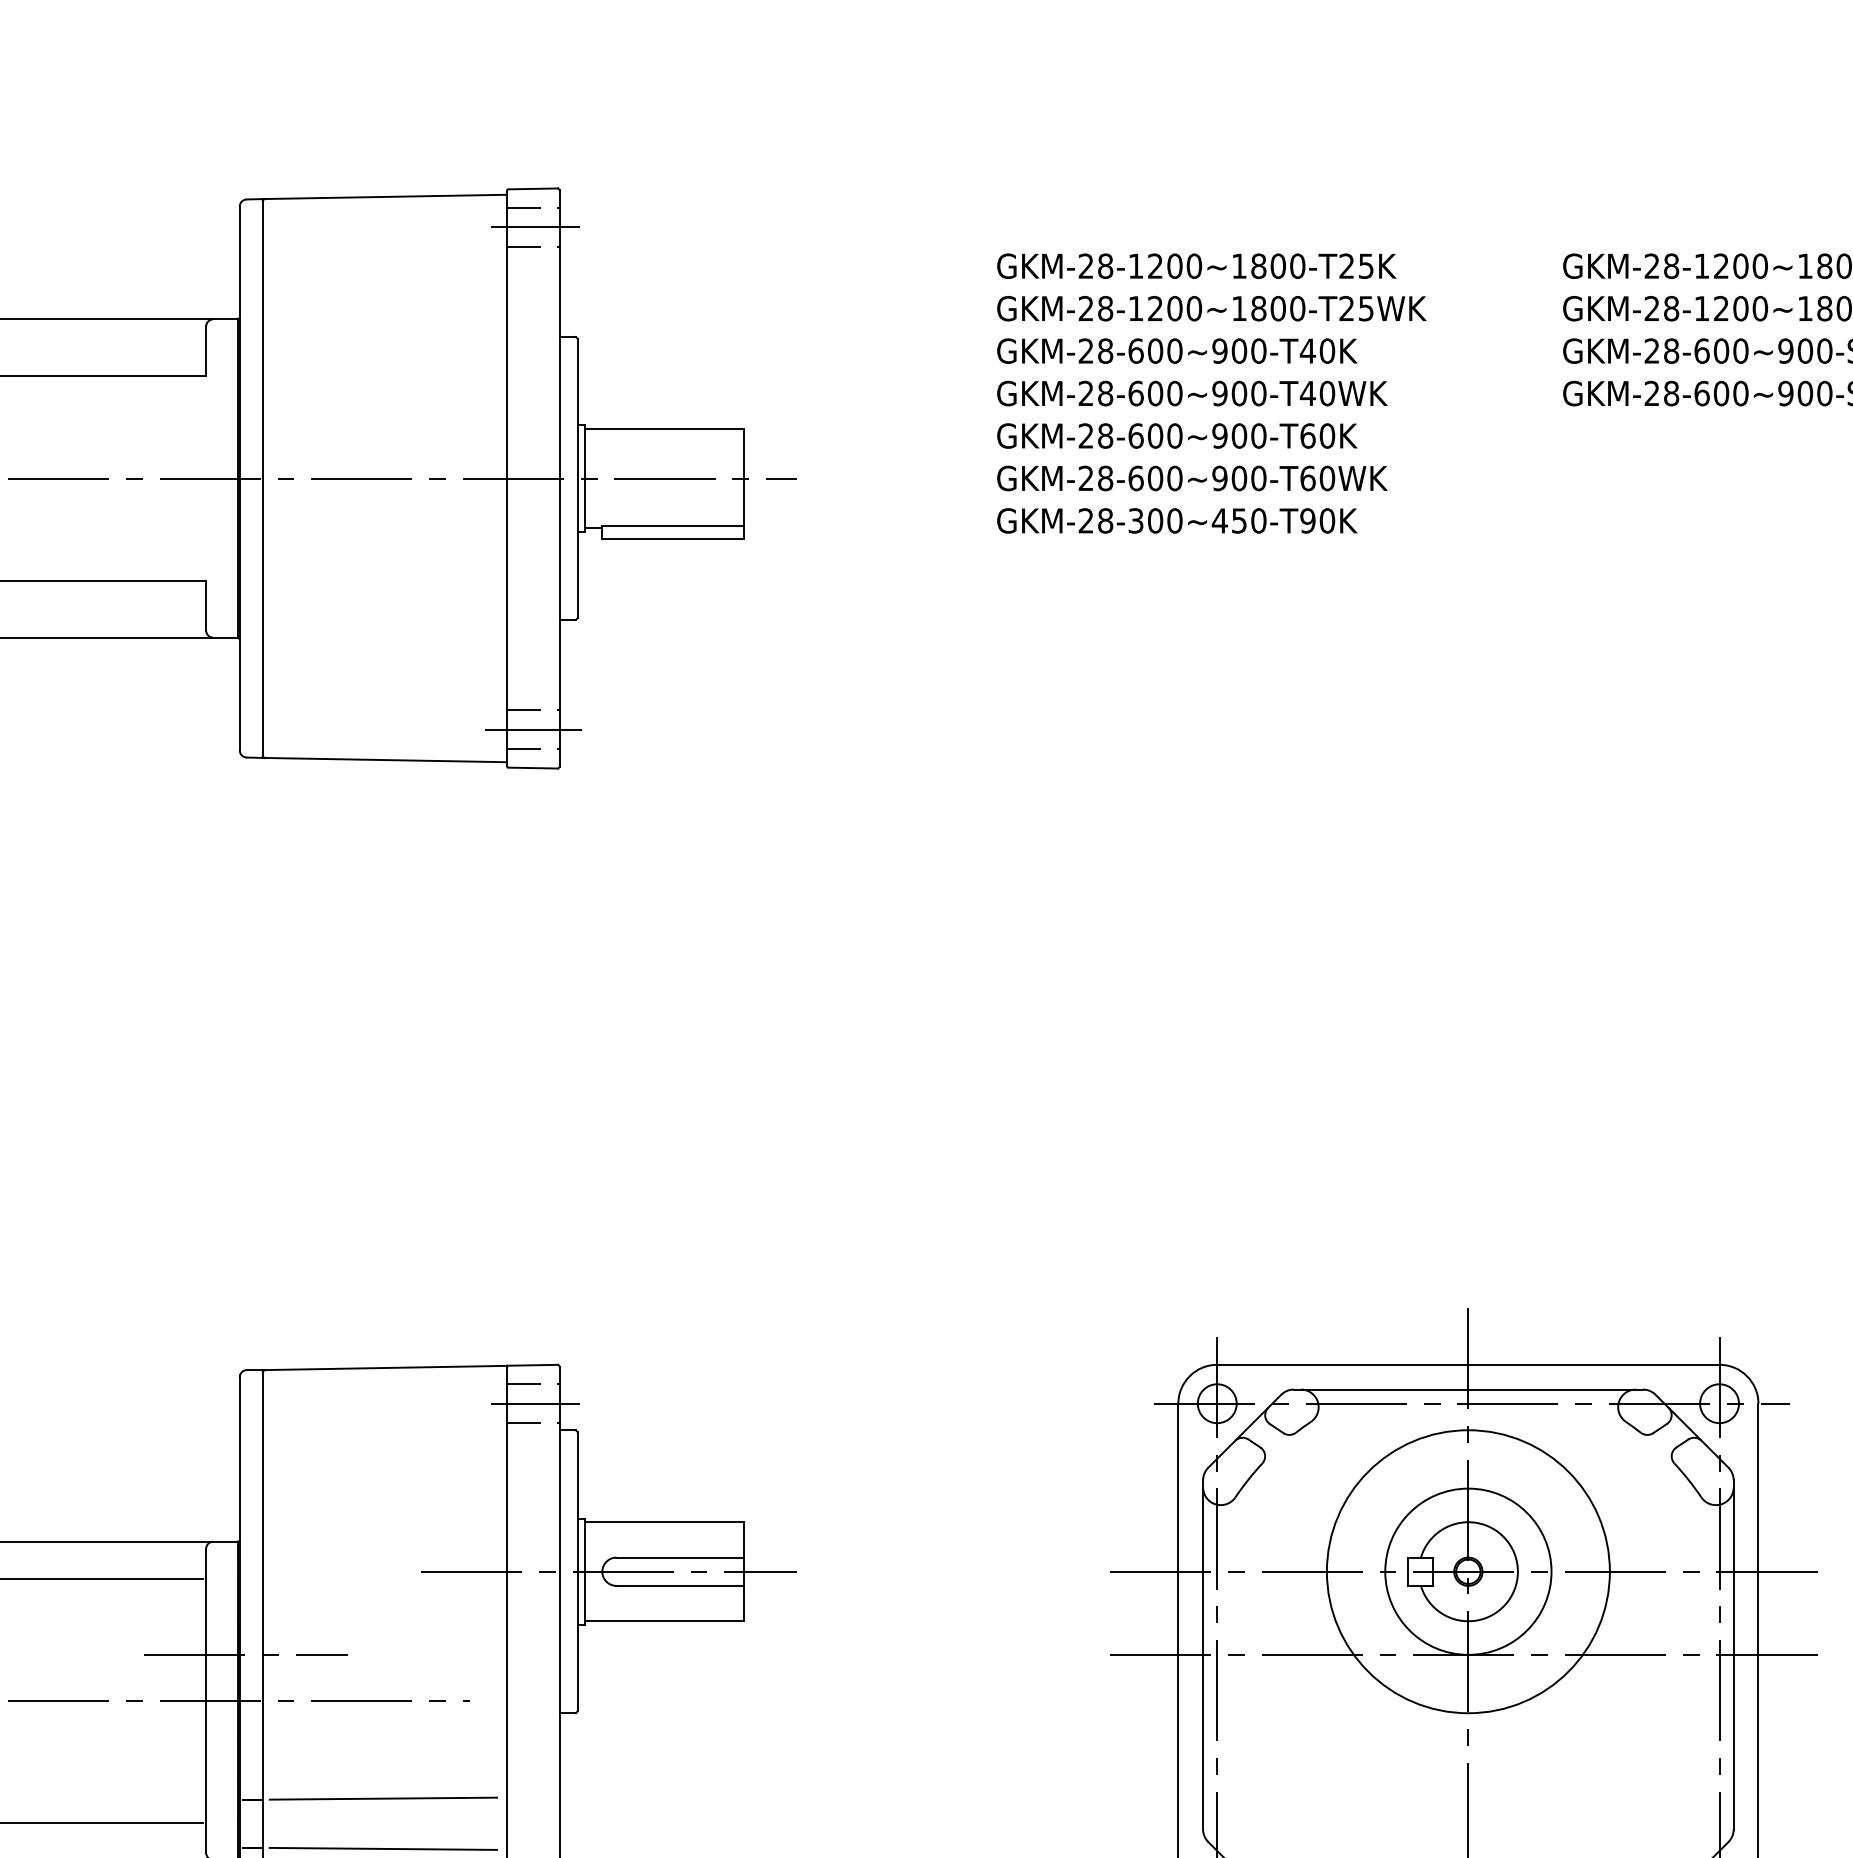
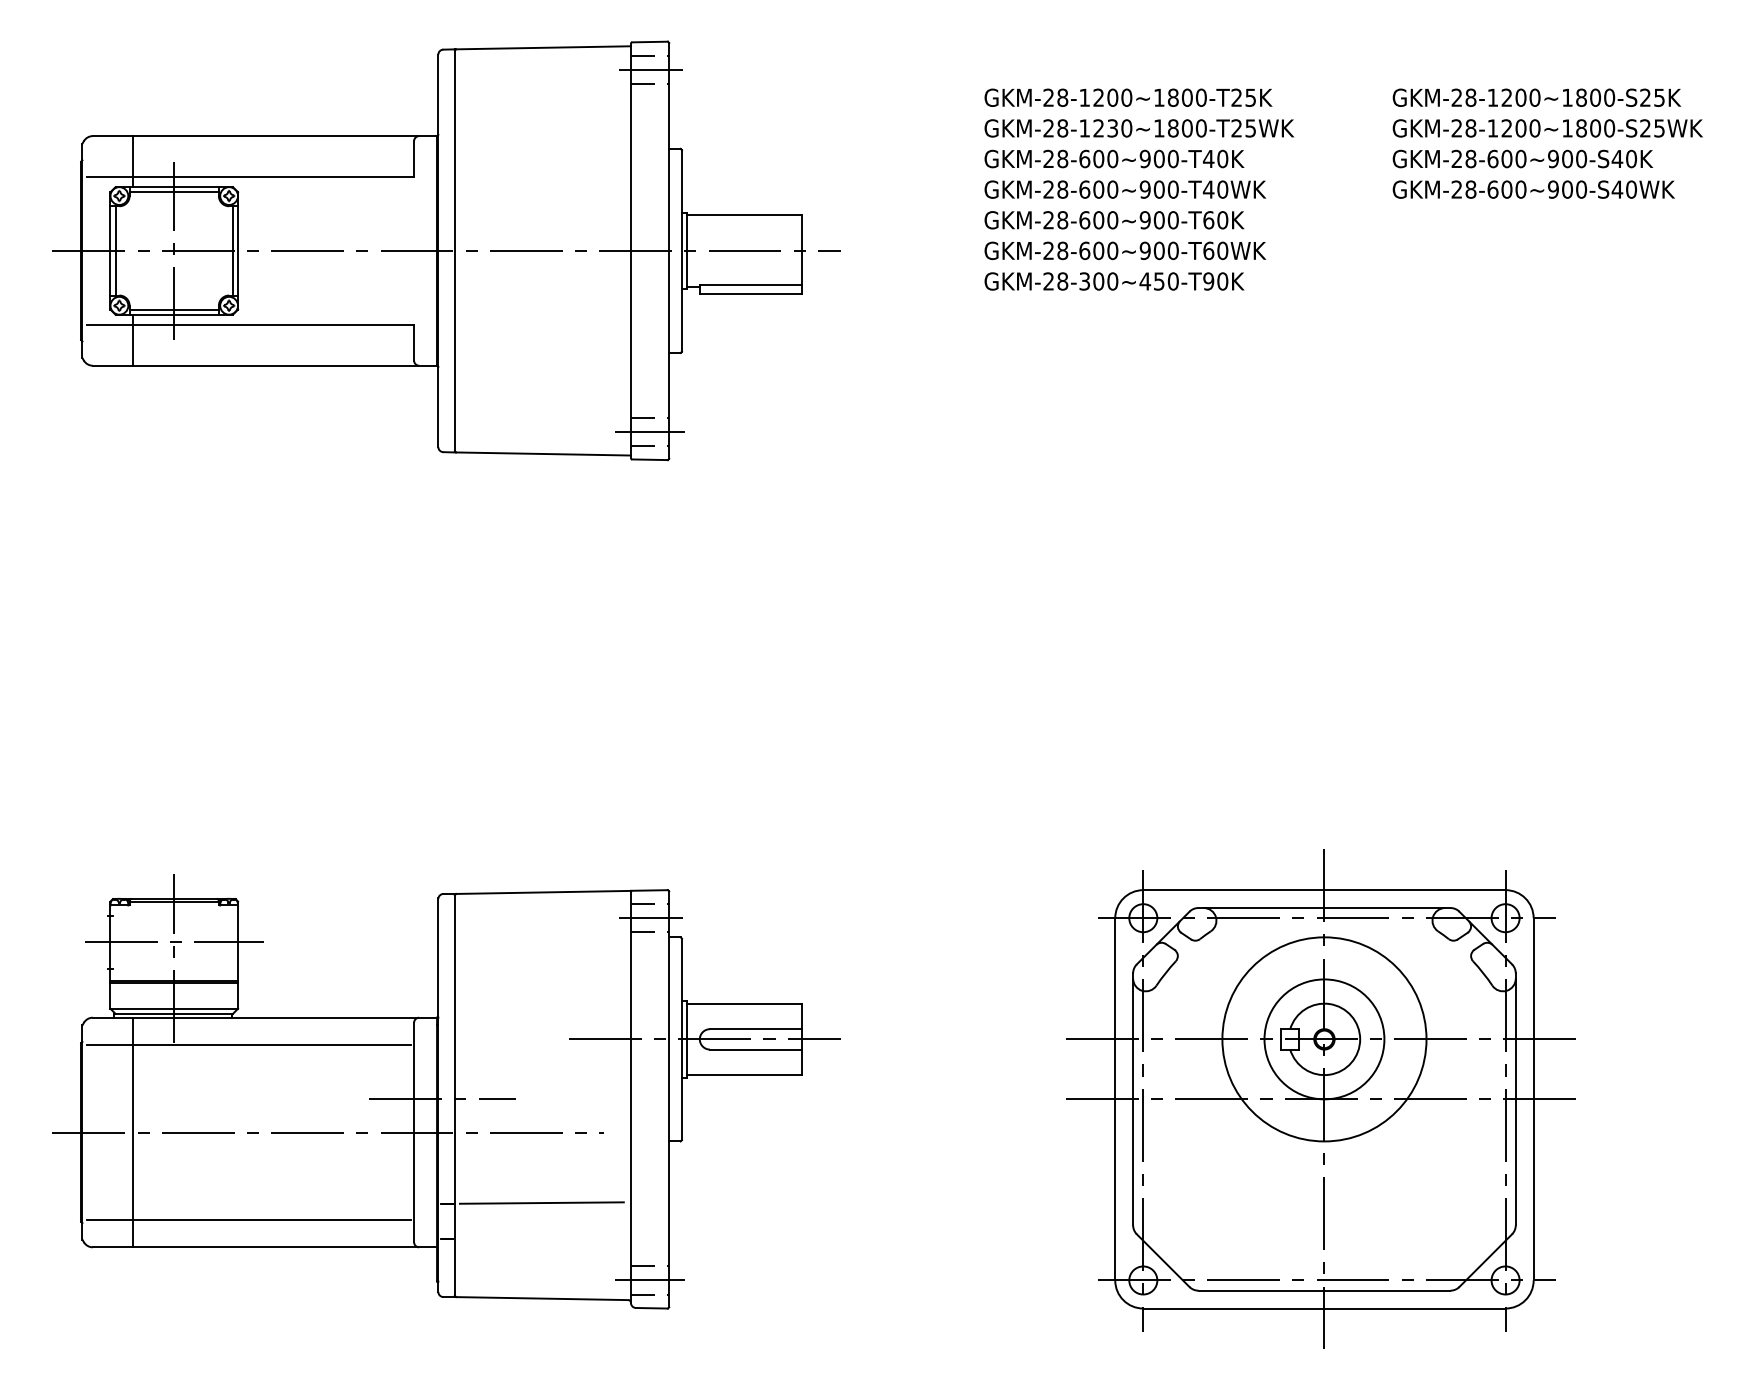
text: (1174, 308) -> (1112, 128), GKM-28-1200~1800-T25WK -> GKM-28-1230~1800-T25WK
line: (382, 1849) -> (541, 1239), removed

